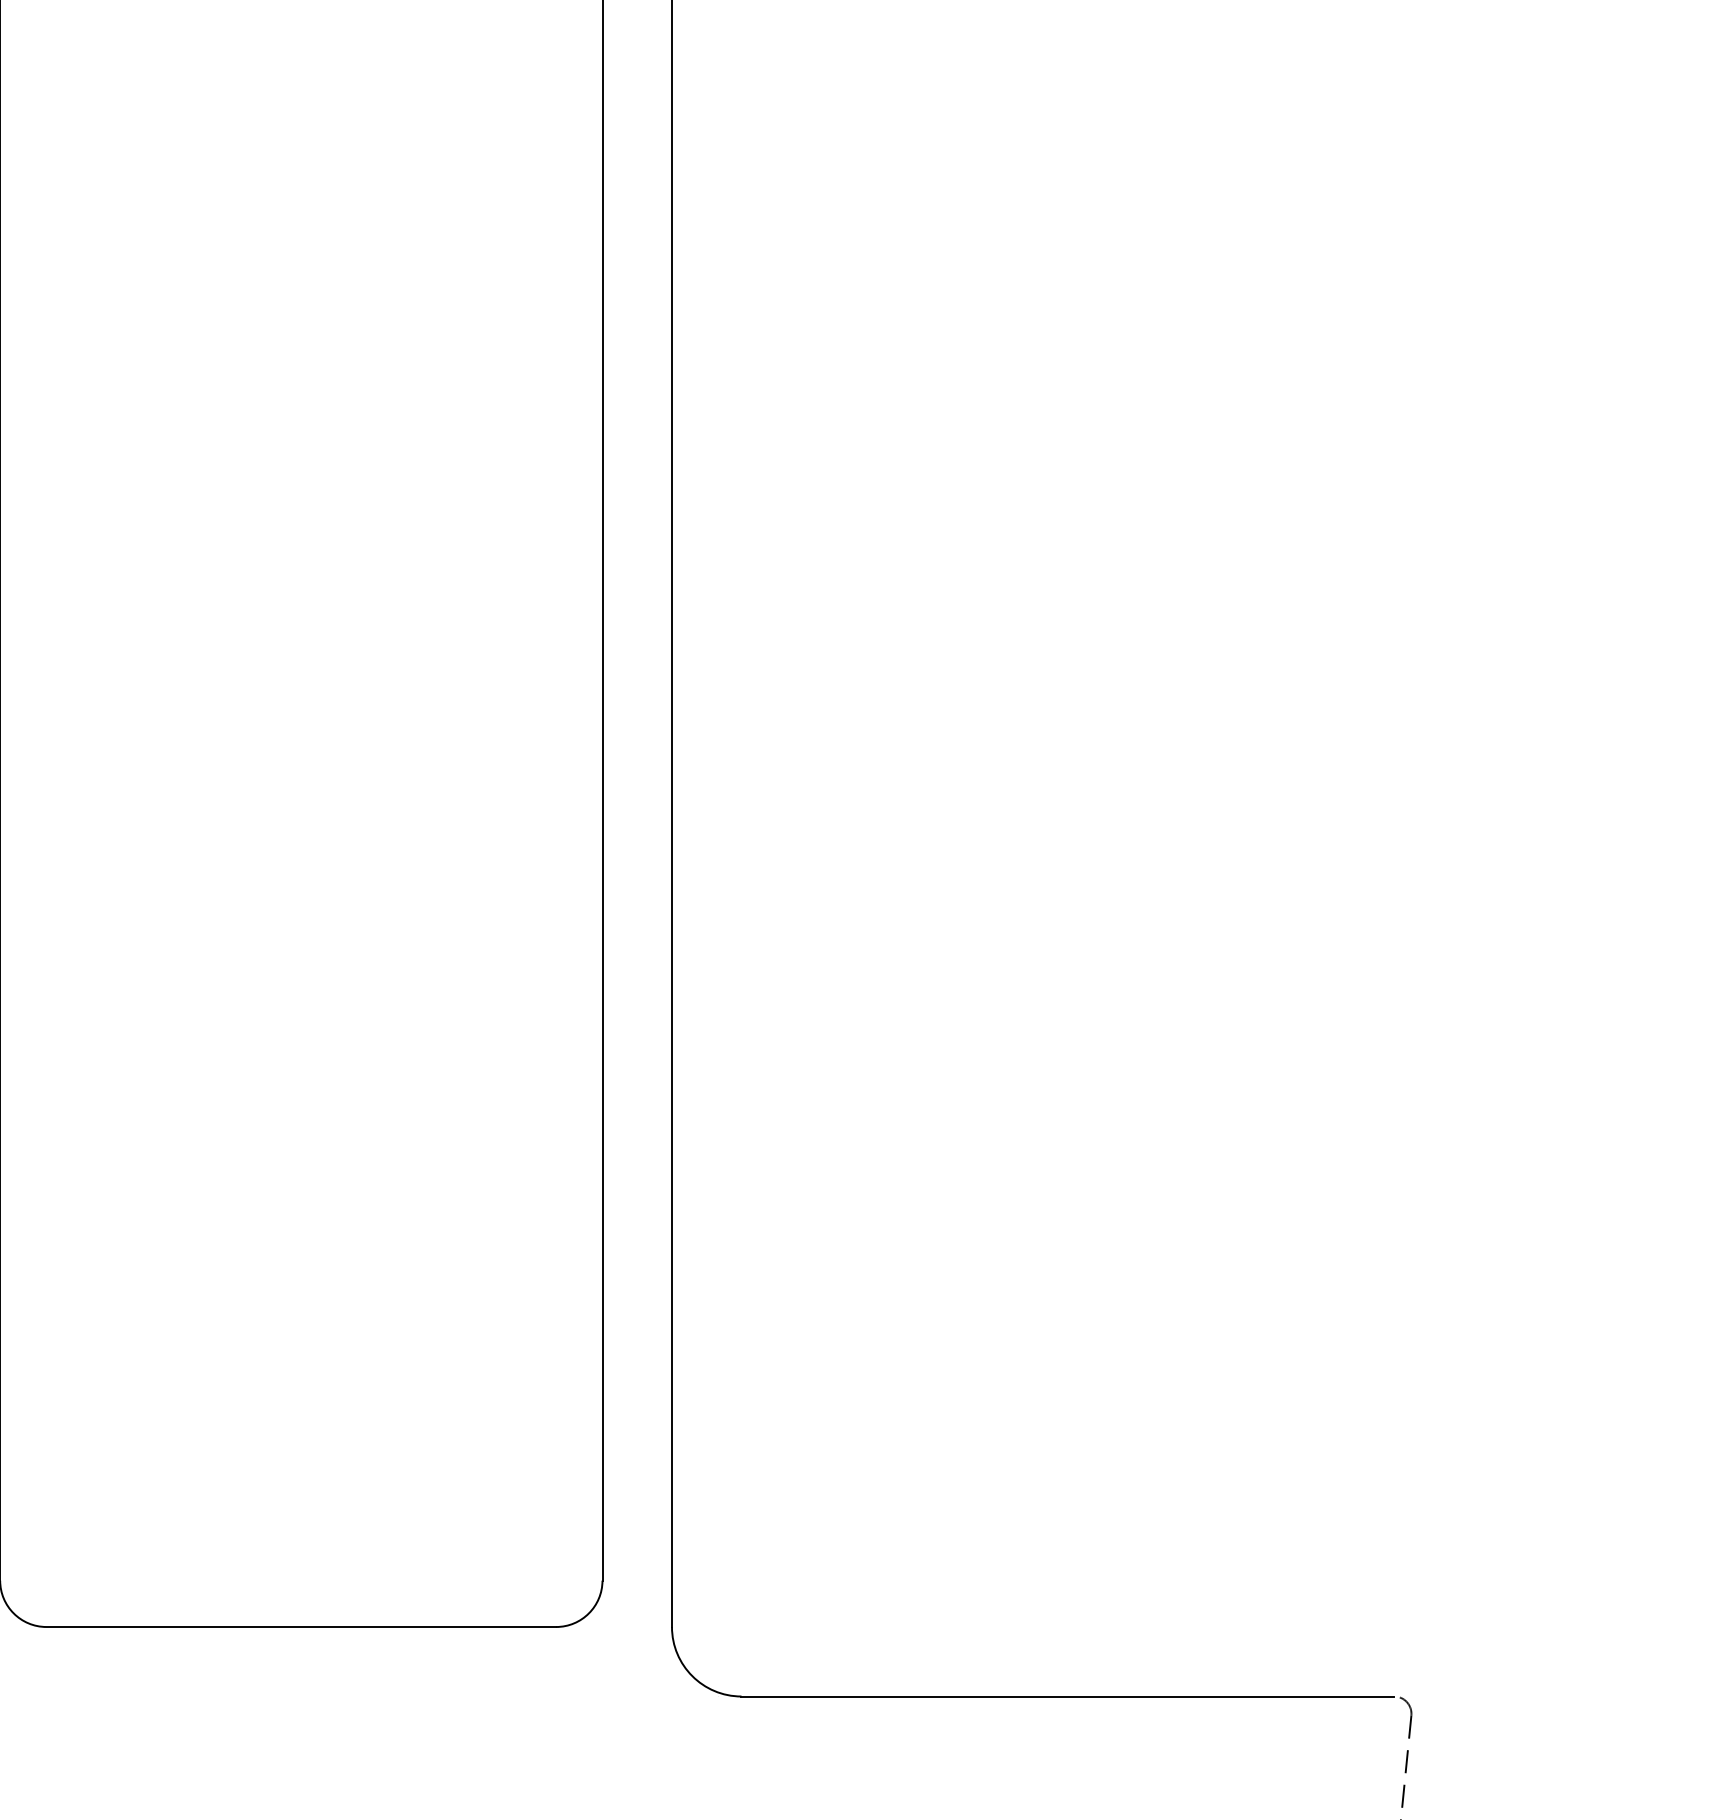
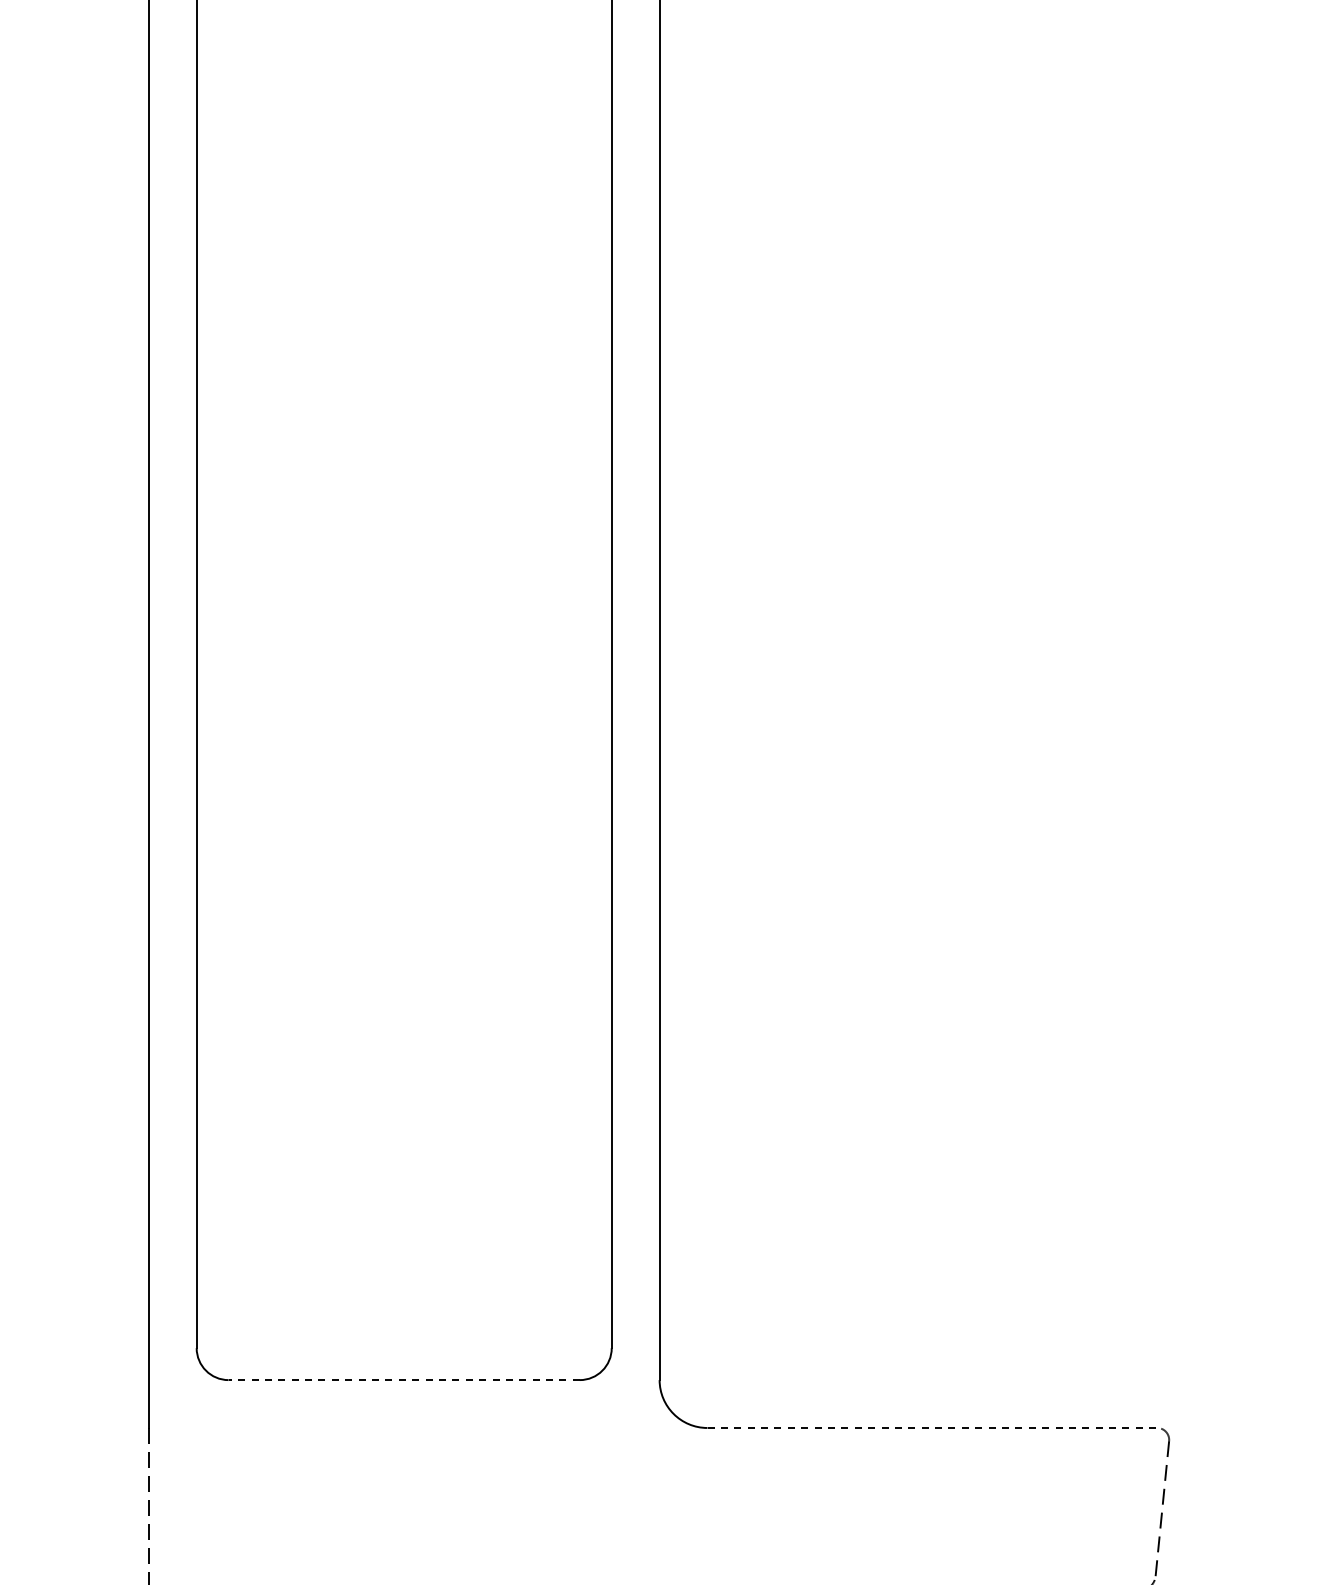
line: (301, 1627) -> (404, 1380), solid -> dashed
line: (1067, 1695) -> (932, 1427), solid -> dashed

